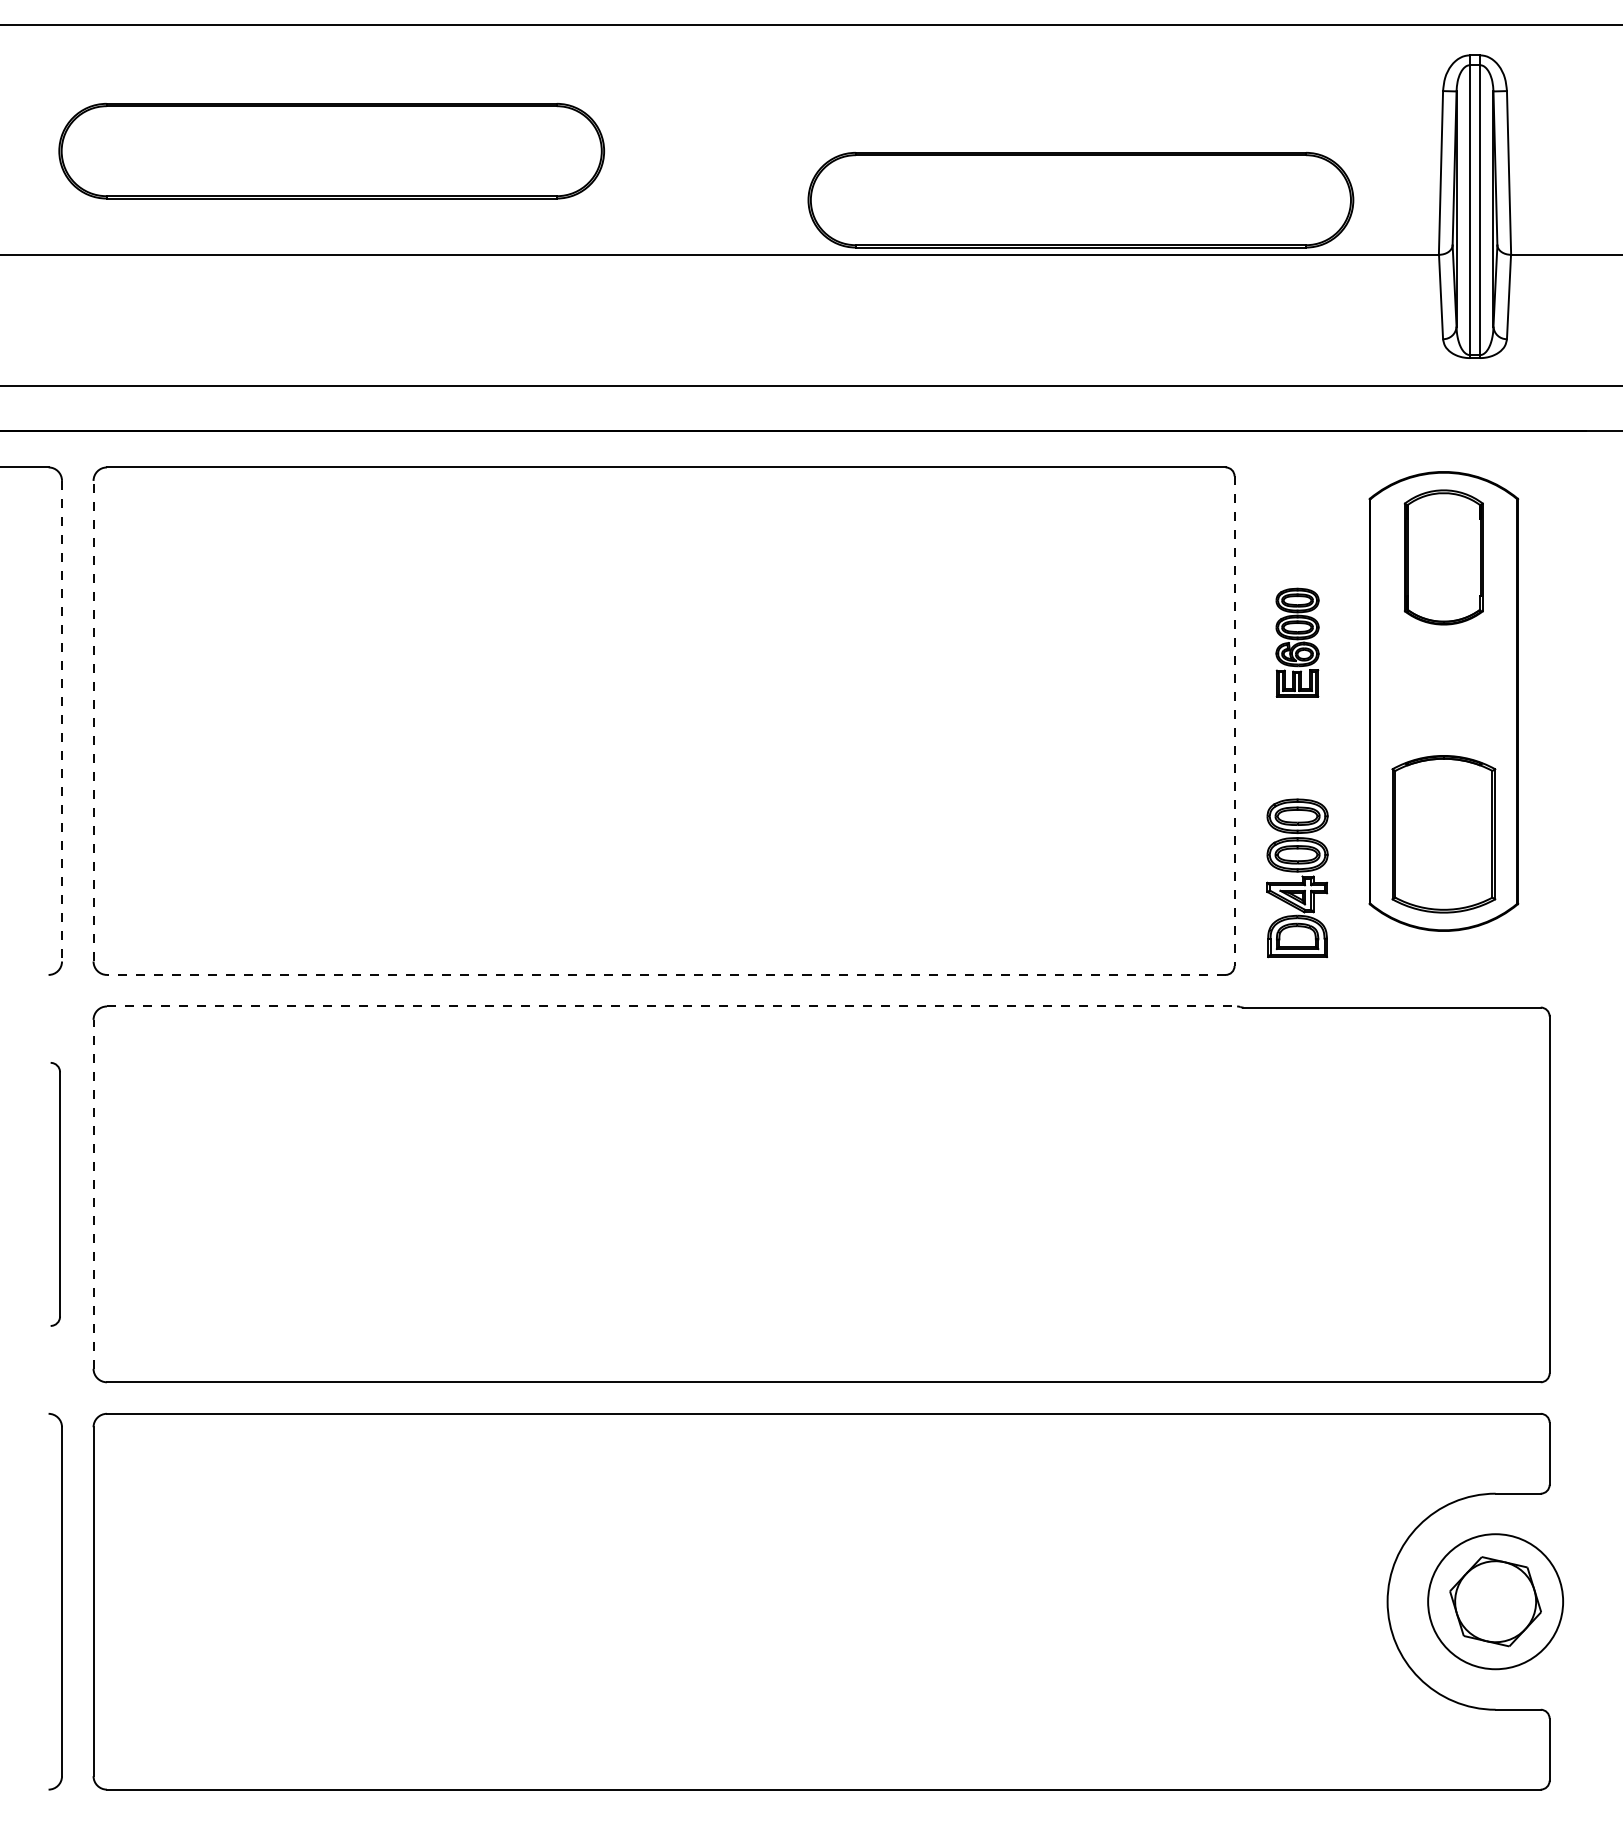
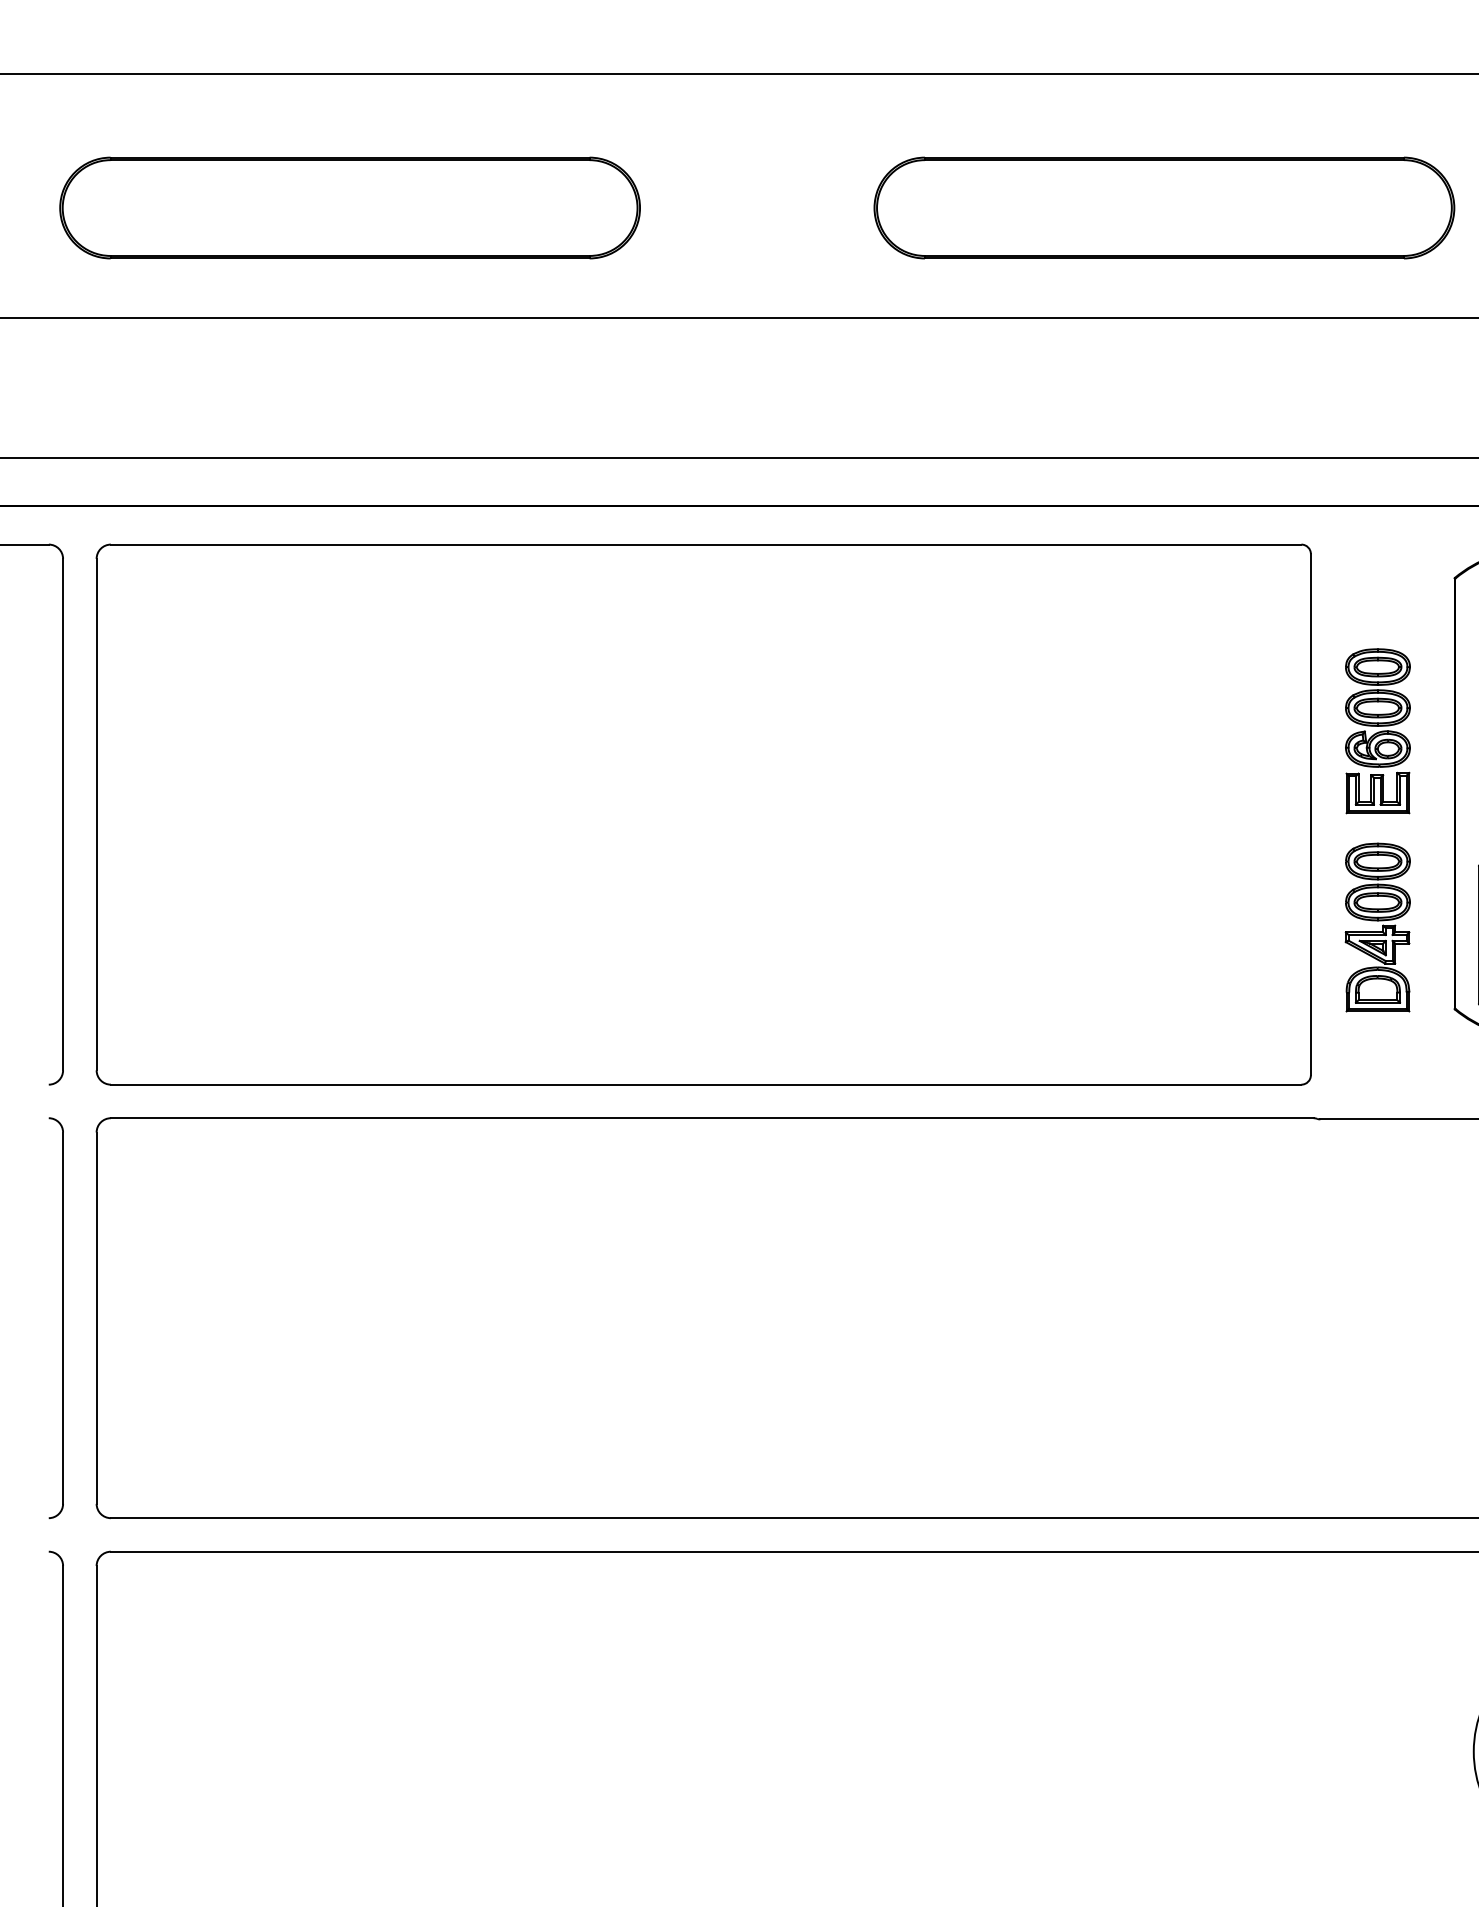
part: (1080, 200) -> (1163, 208), moved
part: (1297, 642) -> (1377, 730), size x1.43
line: (93, 720) -> (96, 813), dashed -> solid
line: (62, 721) -> (63, 814), dashed -> solid
line: (1234, 721) -> (1310, 814), dashed -> solid
part: (1297, 878) -> (1377, 927), moved
line: (665, 974) -> (705, 1084), dashed -> solid
line: (672, 1006) -> (712, 1118), dashed -> solid
line: (93, 1193) -> (96, 1317), dashed -> solid
part: (55, 1194) -> (56, 1318), size x1.43

